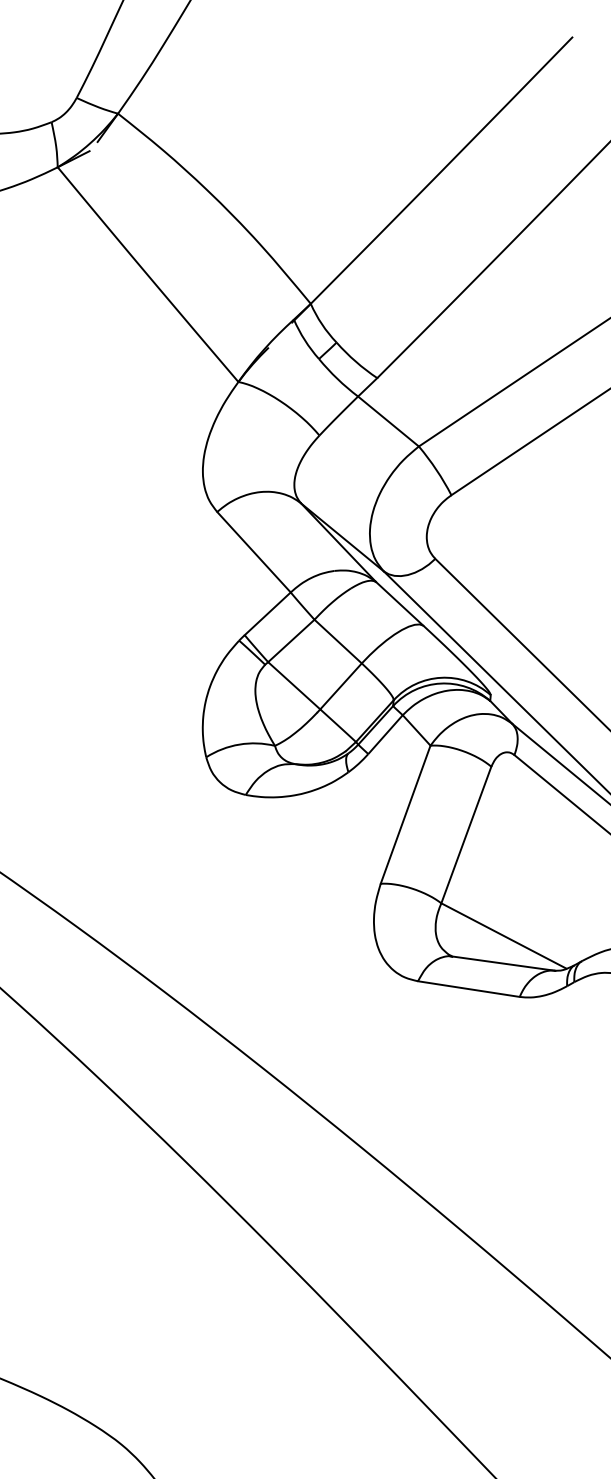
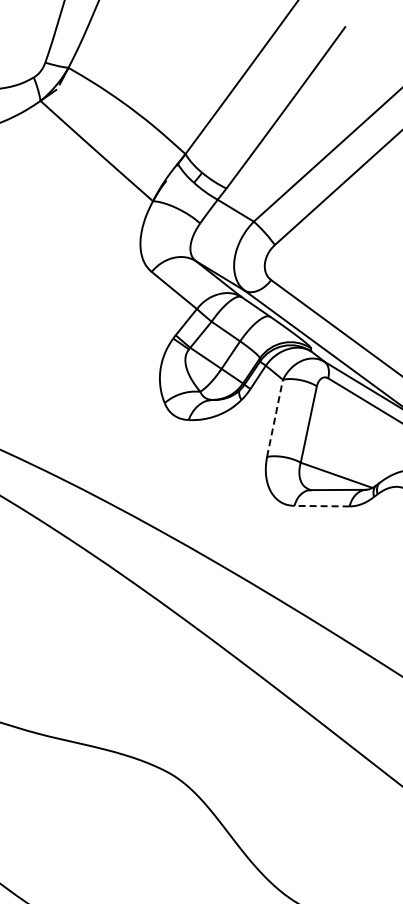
line: (406, 813) -> (275, 417), solid -> dashed
line: (467, 989) -> (321, 506), solid -> dashed

